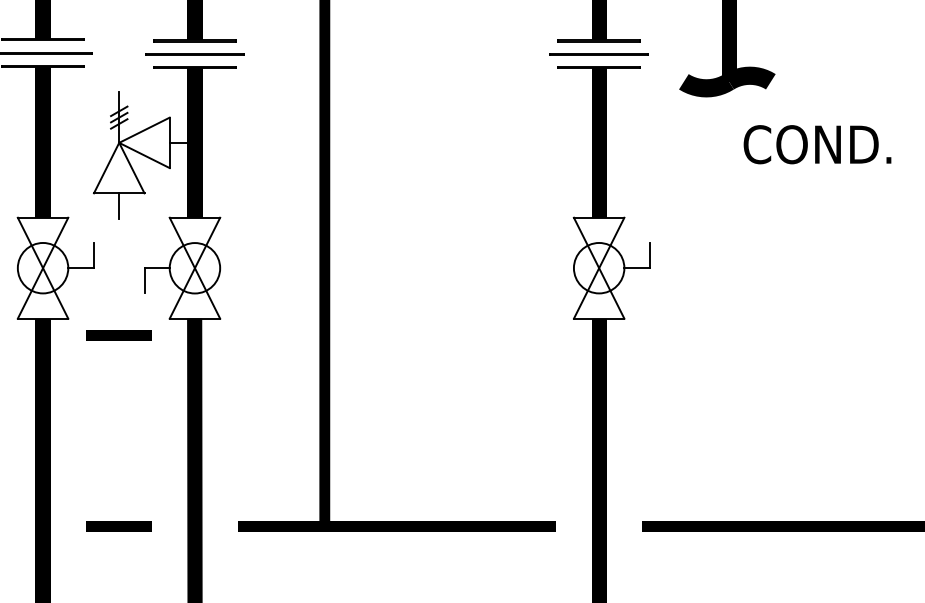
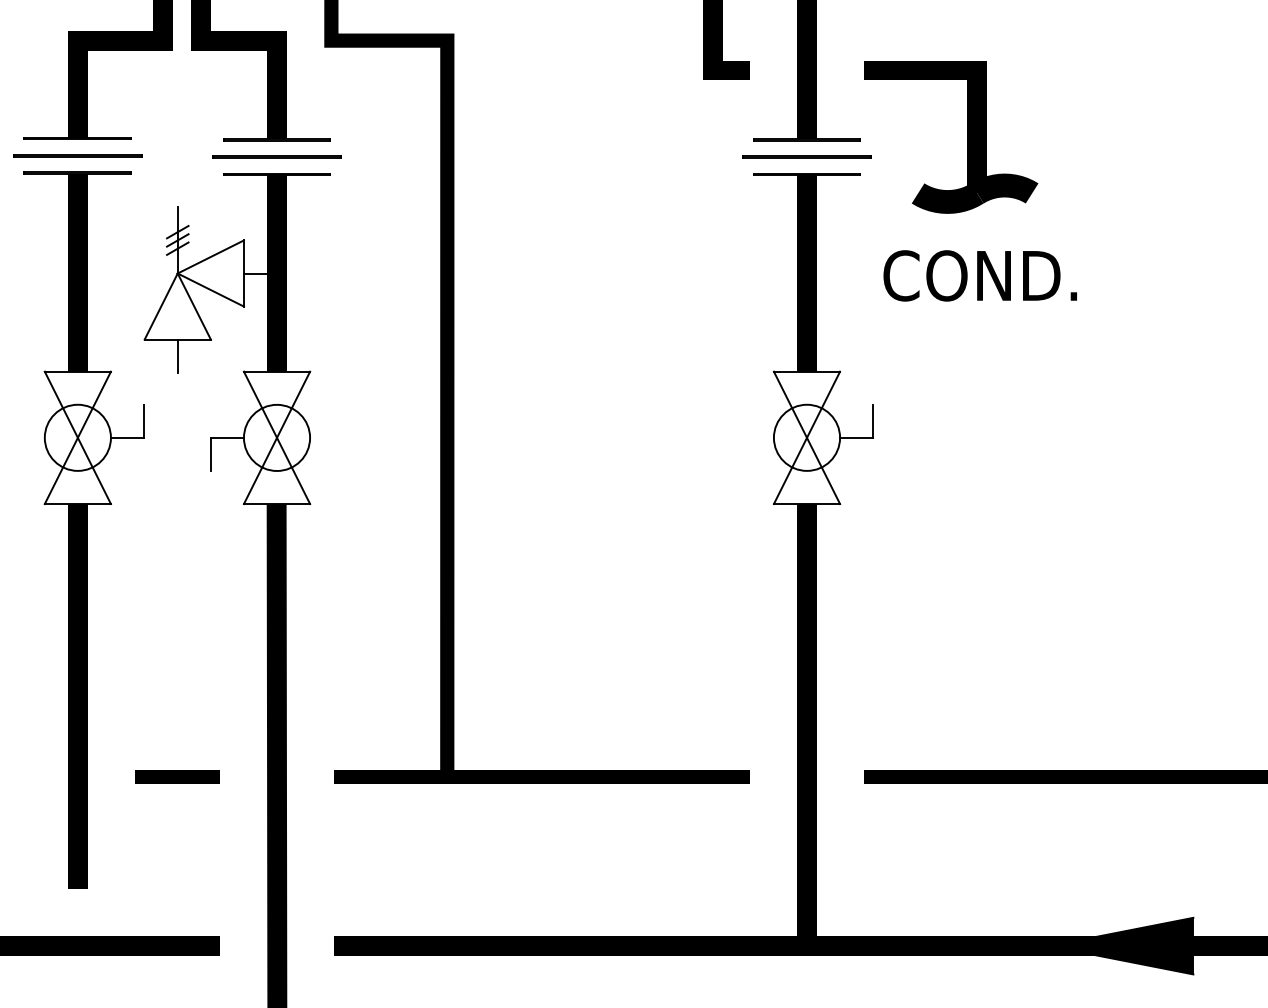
text: (816, 144) -> (979, 275), moved
line: (119, 335) -> (177, 525), removed

